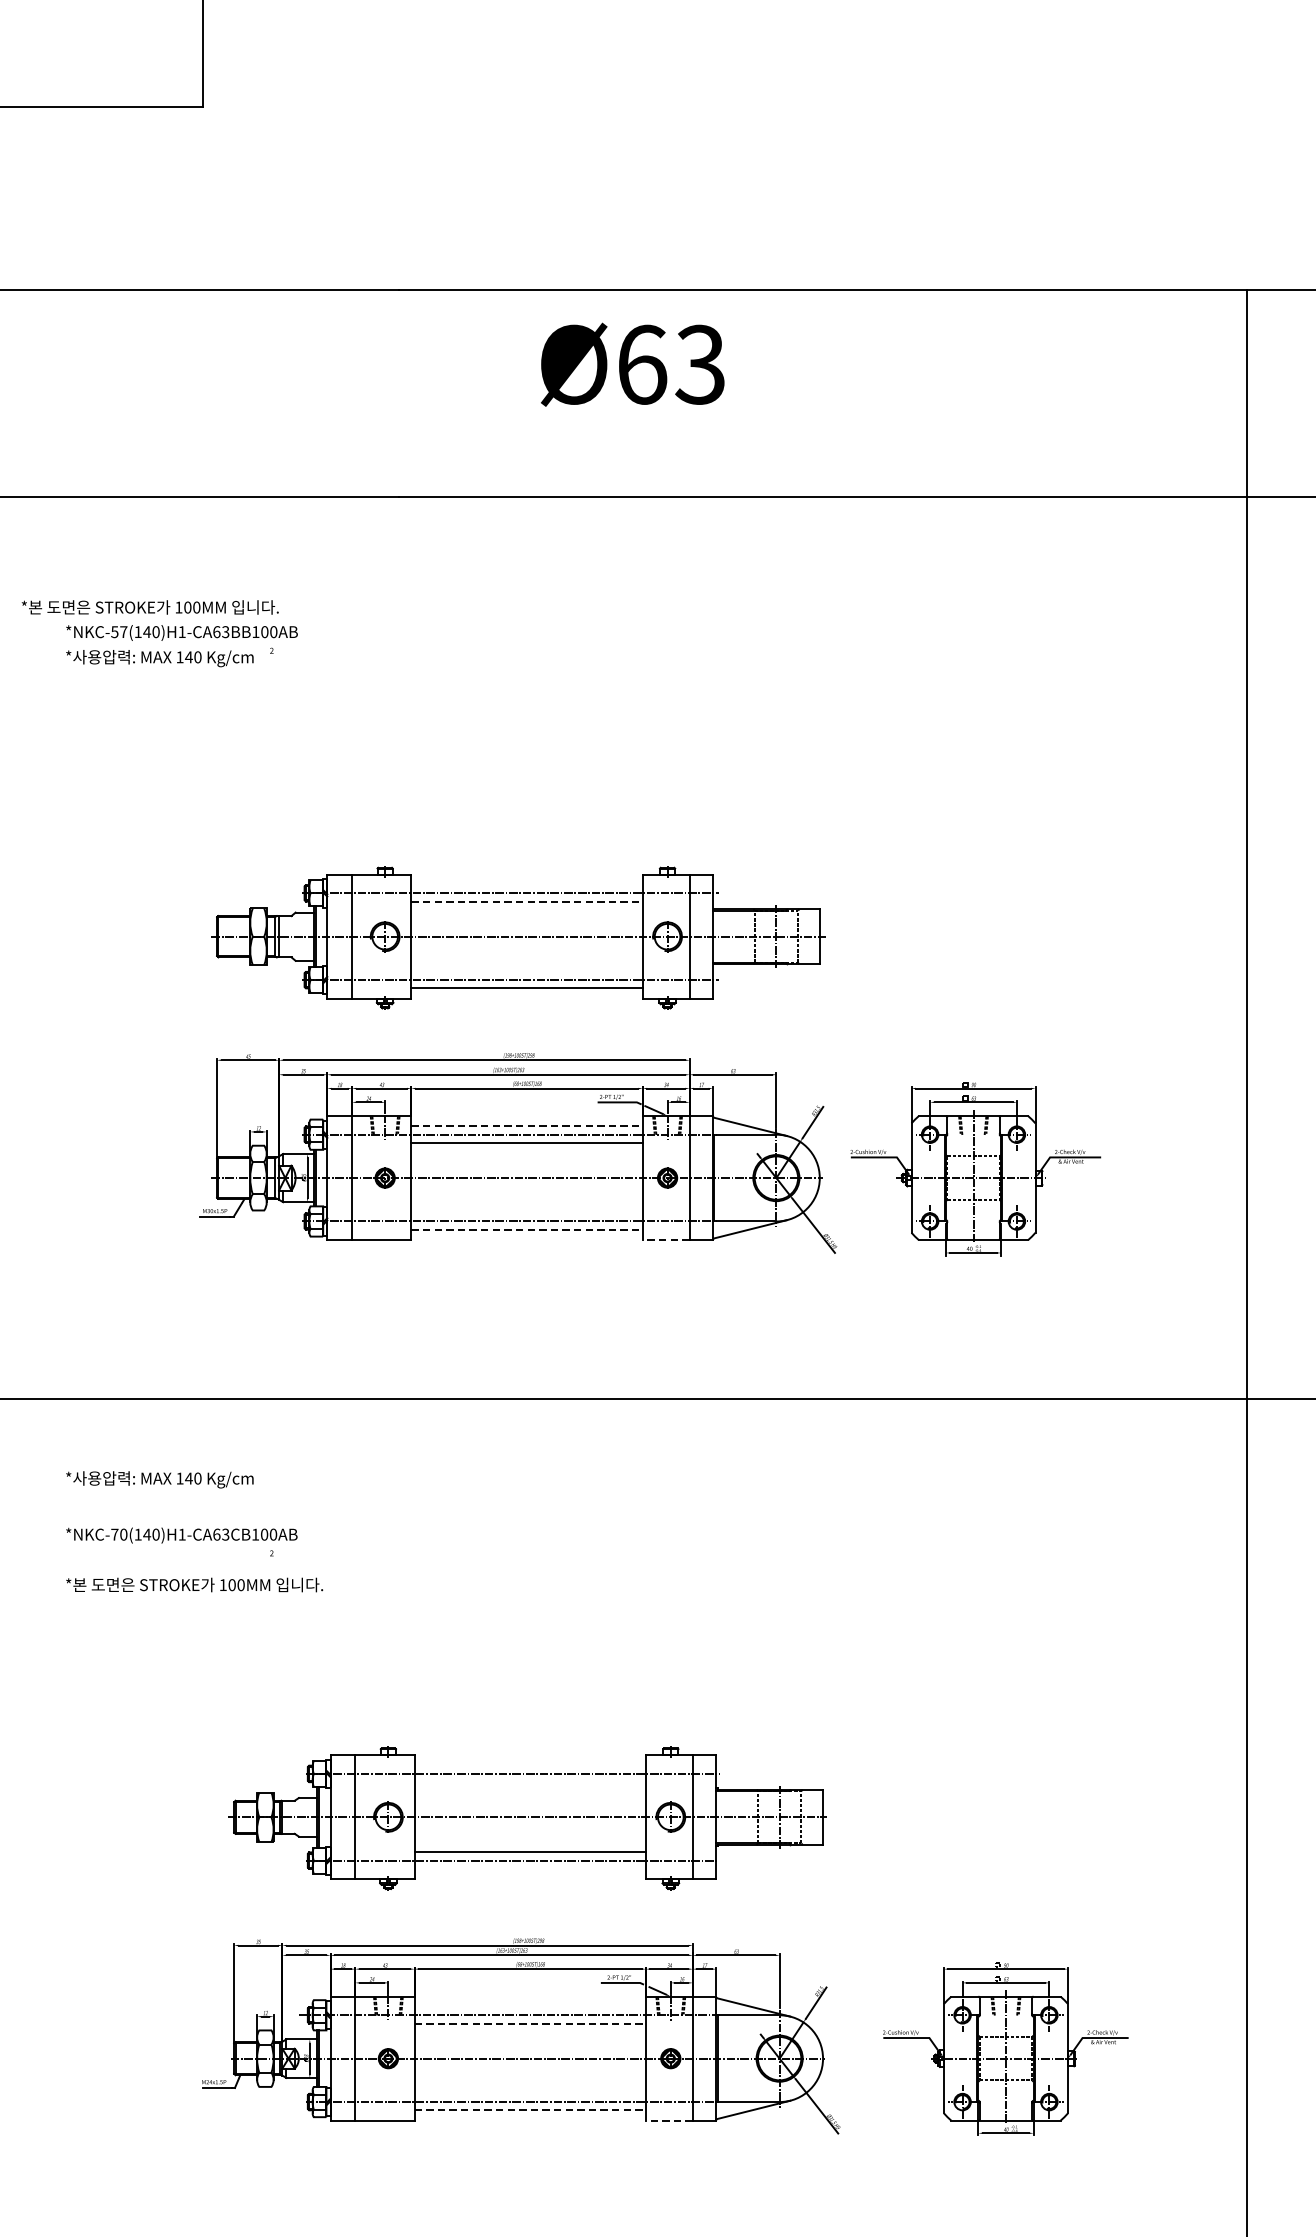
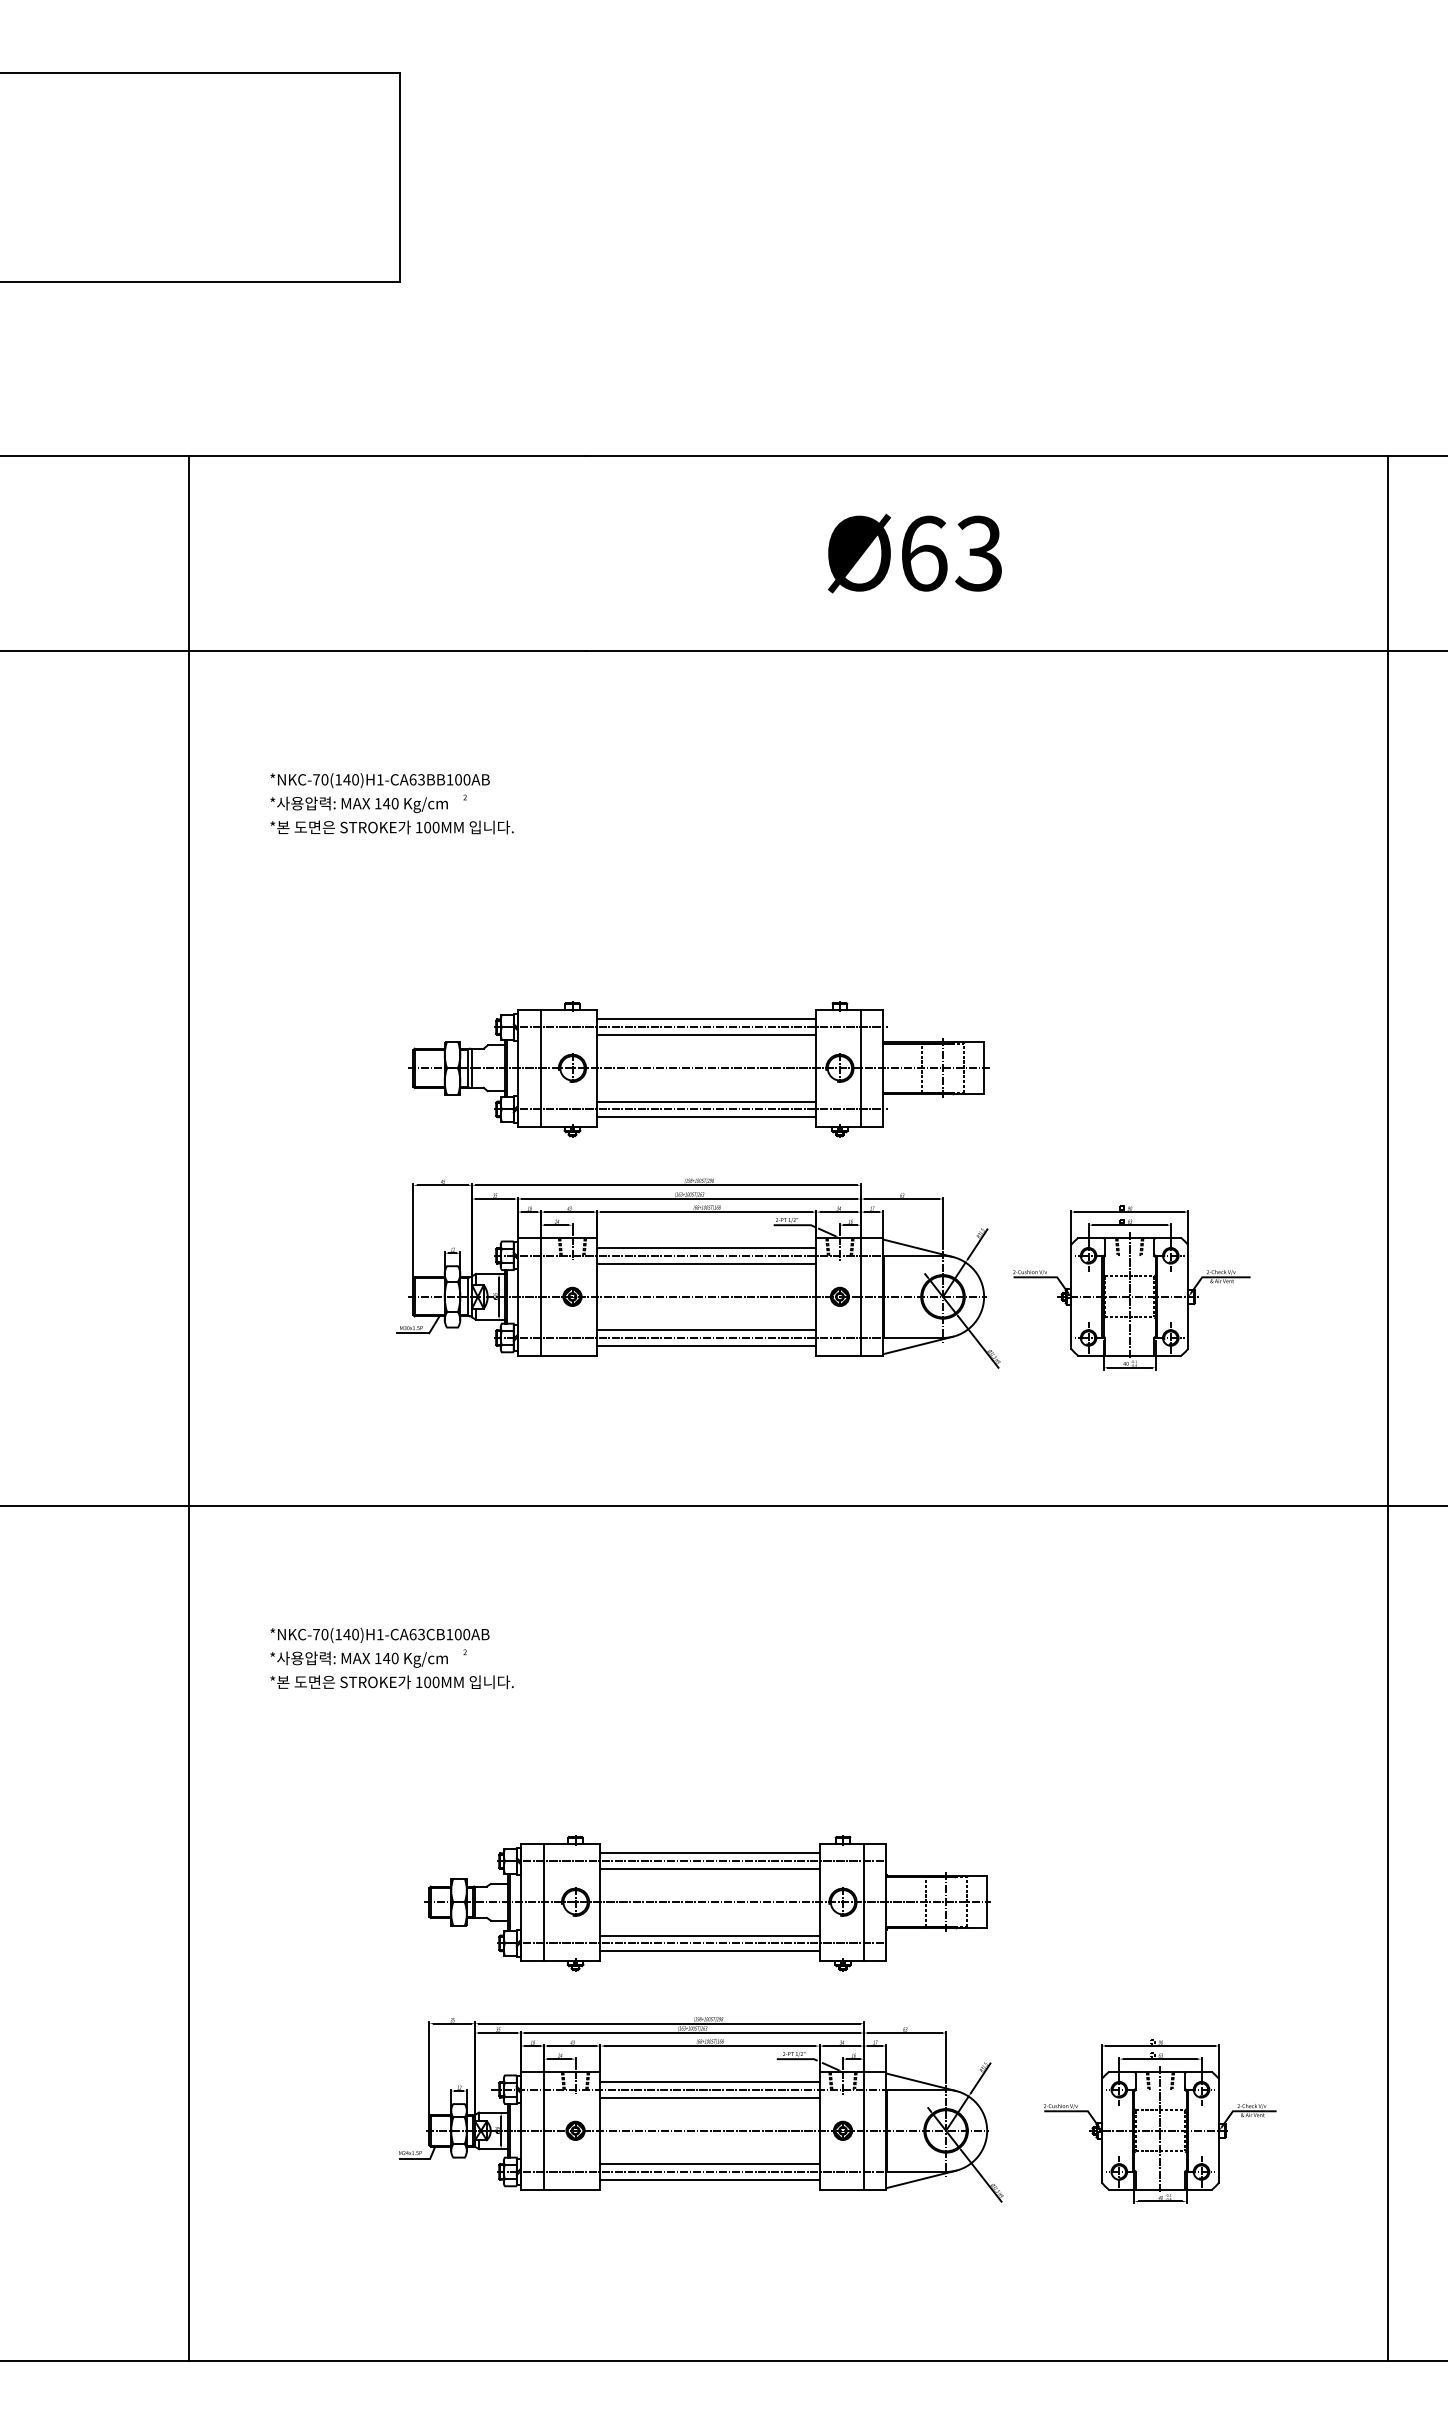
text: (632, 364) -> (914, 553), moved
text: (149, 607) -> (391, 827), moved
text: (119, 631) -> (320, 779), *NKC-57(140)H1-CA63BB100AB -> *NKC-70(140)H1-CA63BB100AB
line: (526, 885) -> (706, 1019), added
line: (526, 902) -> (706, 1035), dashed -> solid
line: (526, 971) -> (706, 1101), added
line: (526, 1125) -> (706, 1247), dashed -> solid
line: (526, 1213) -> (706, 1330), added
line: (526, 1229) -> (706, 1345), dashed -> solid
line: (666, 1239) -> (838, 1355), dashed -> solid
text: (159, 1479) -> (358, 1659), moved
line: (529, 1765) -> (709, 1853), added
line: (529, 1782) -> (709, 1869), added
line: (529, 1869) -> (709, 1951), added
line: (529, 2006) -> (709, 2081), added
line: (529, 2023) -> (709, 2097), dashed -> solid
line: (529, 2094) -> (709, 2164), added
line: (529, 2110) -> (709, 2179), dashed -> solid
line: (669, 2120) -> (841, 2189), dashed -> solid

